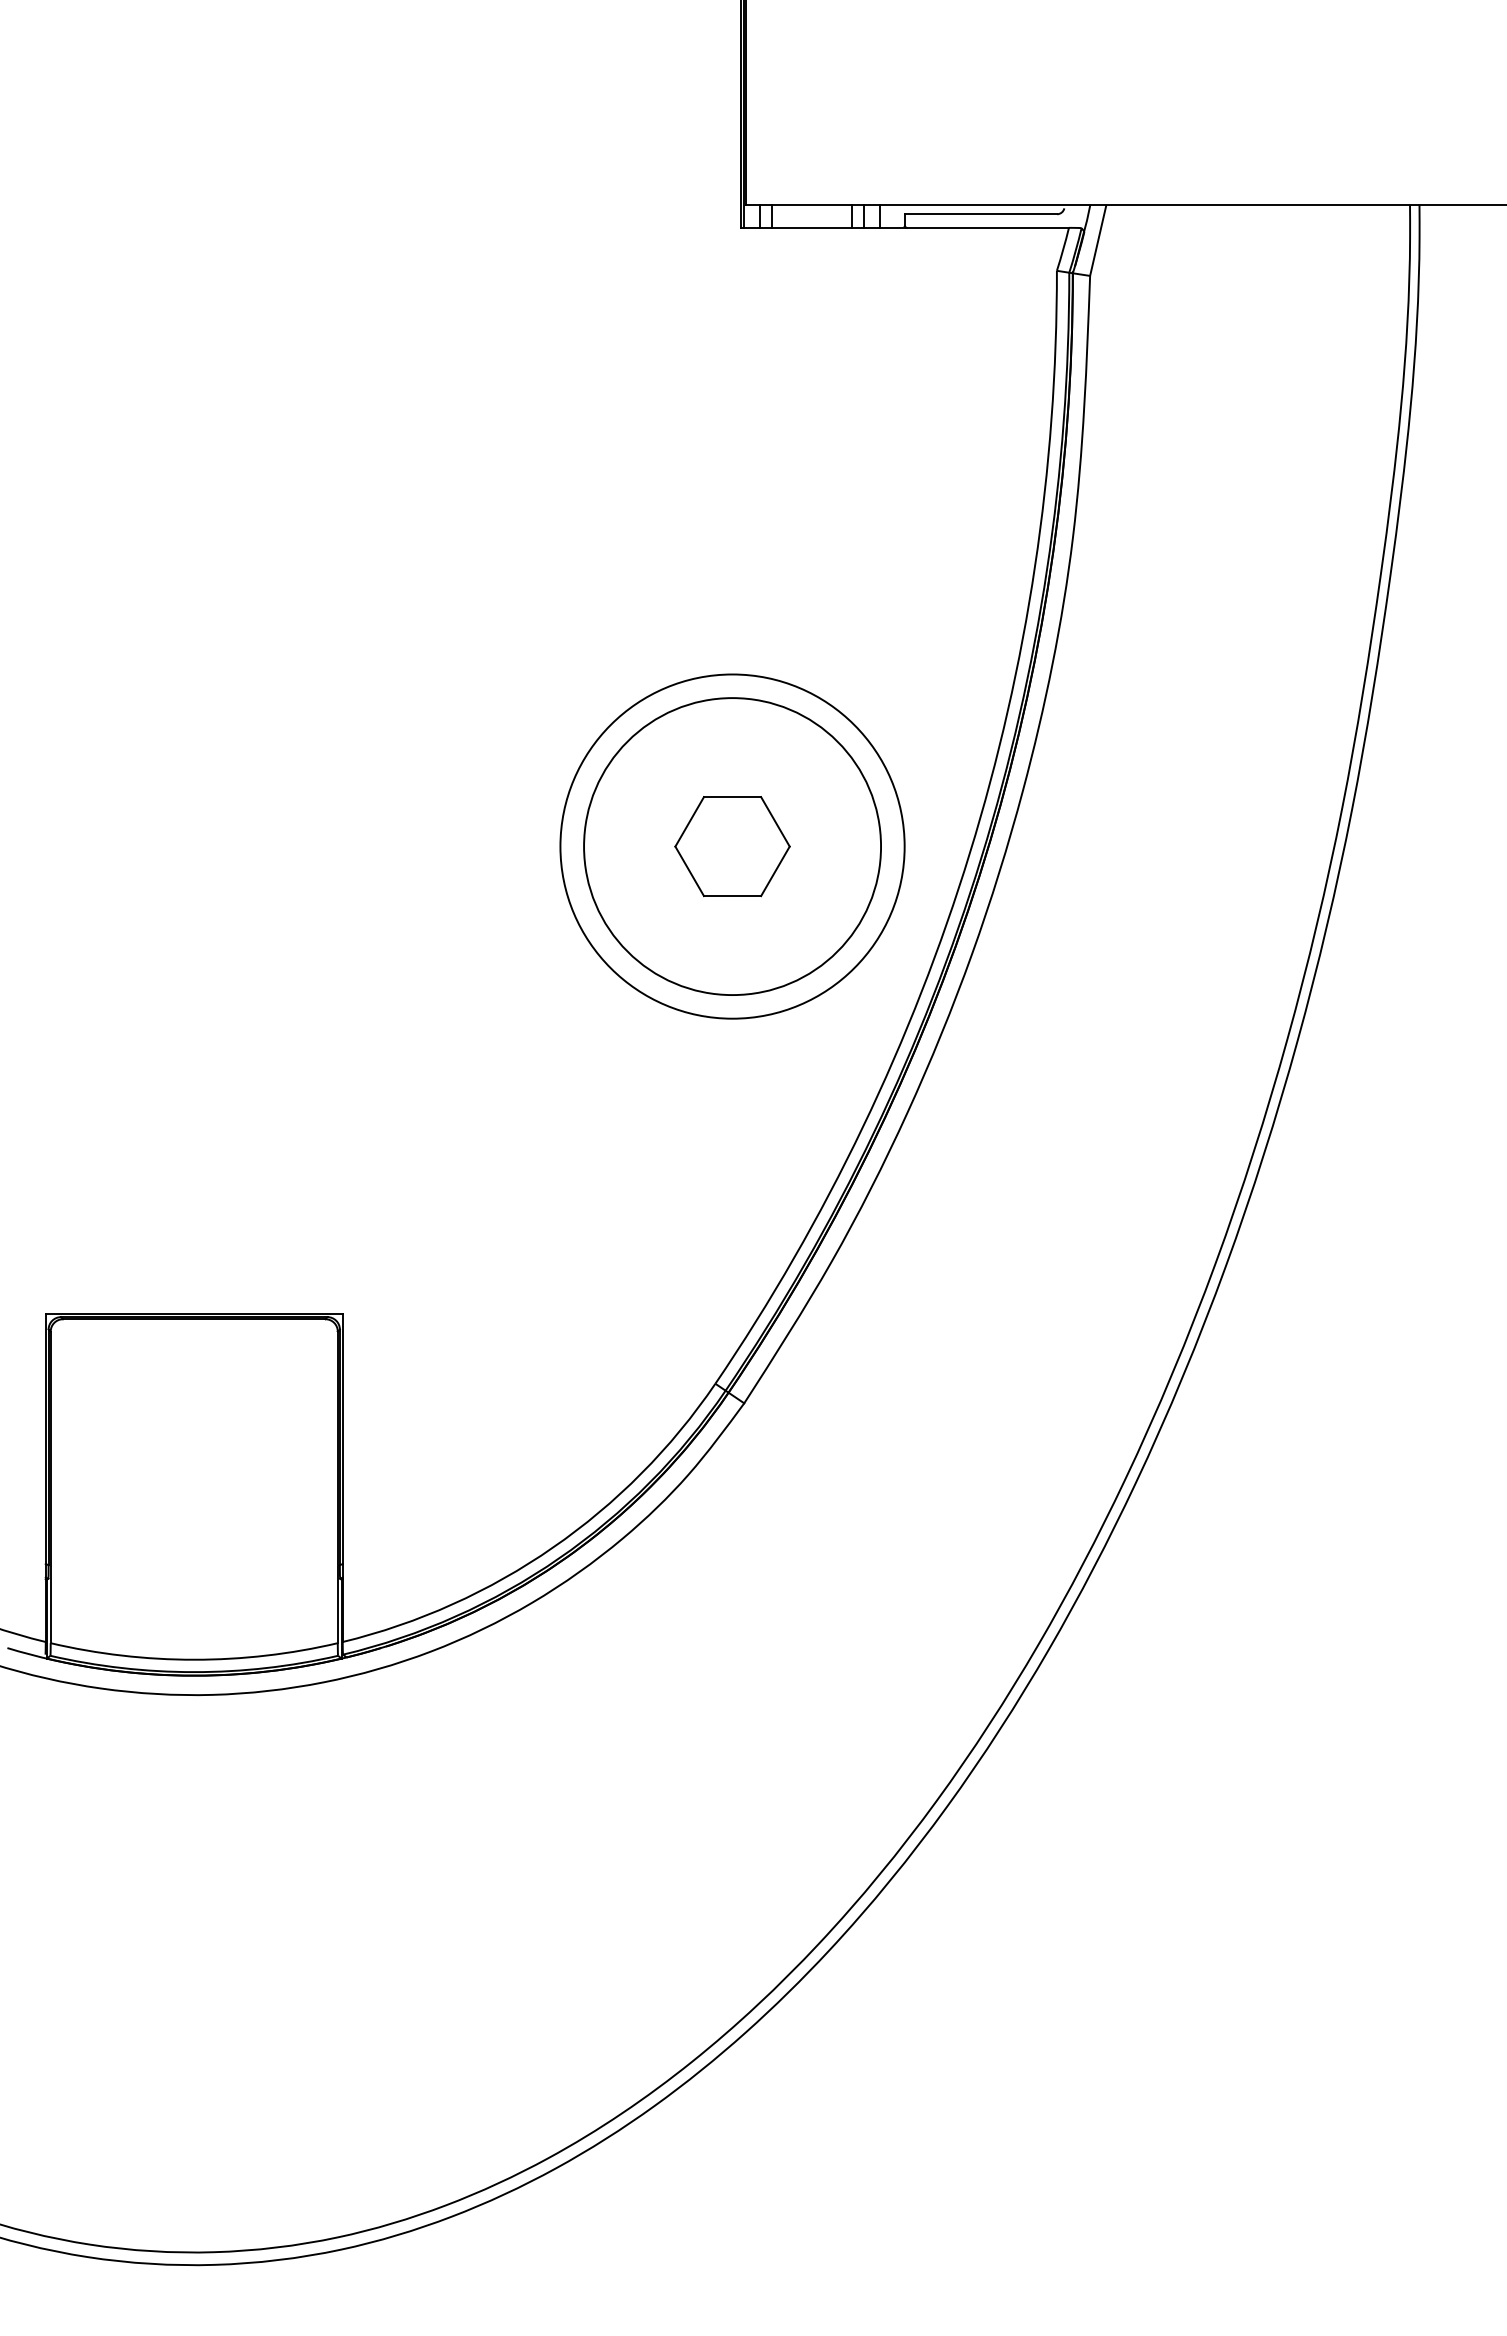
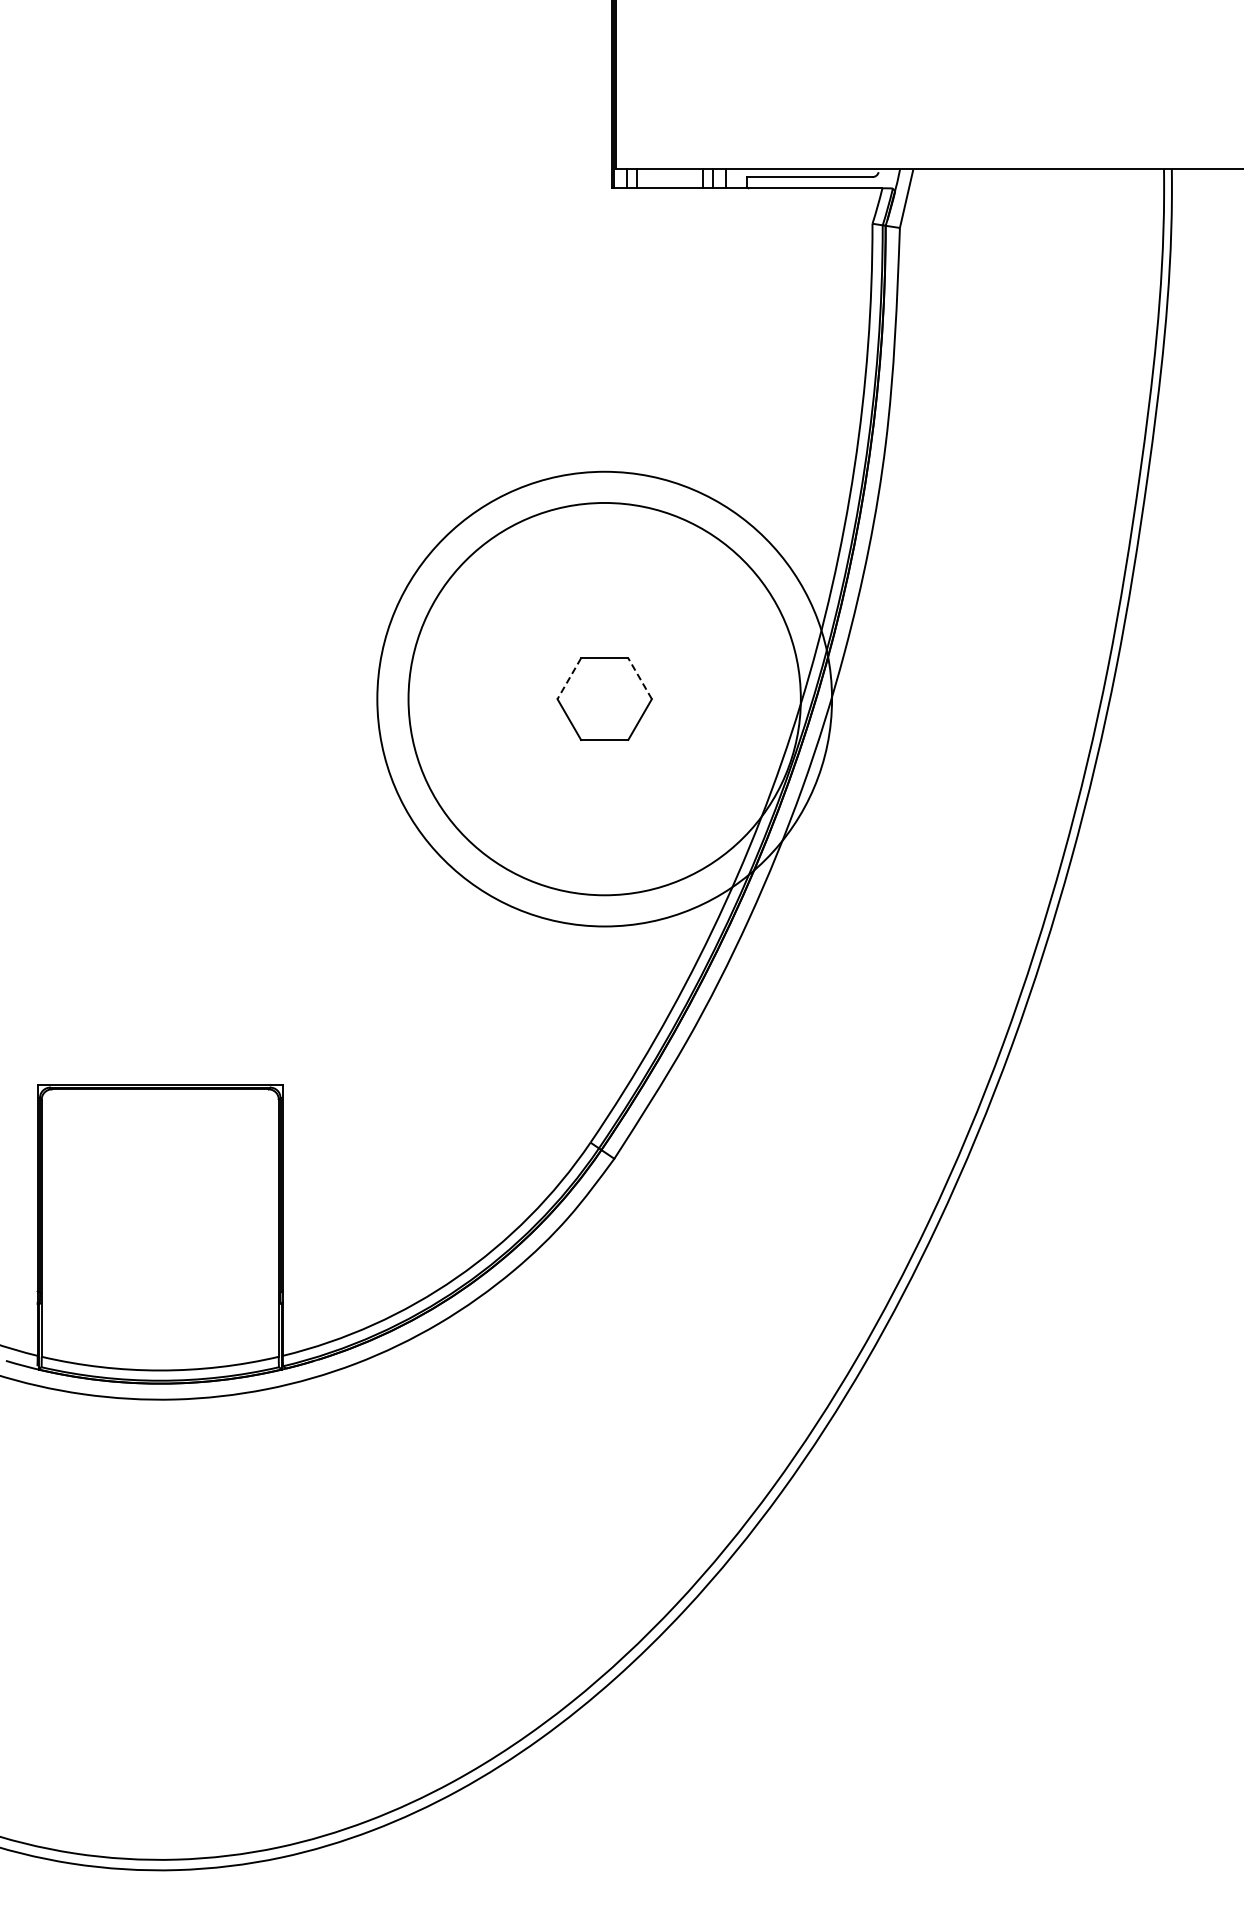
line: (689, 821) -> (569, 678), solid -> dashed
line: (775, 821) -> (640, 678), solid -> dashed
circle: (732, 845) -> (604, 698), size x1.6
circle: (732, 847) -> (604, 699), size x1.6

